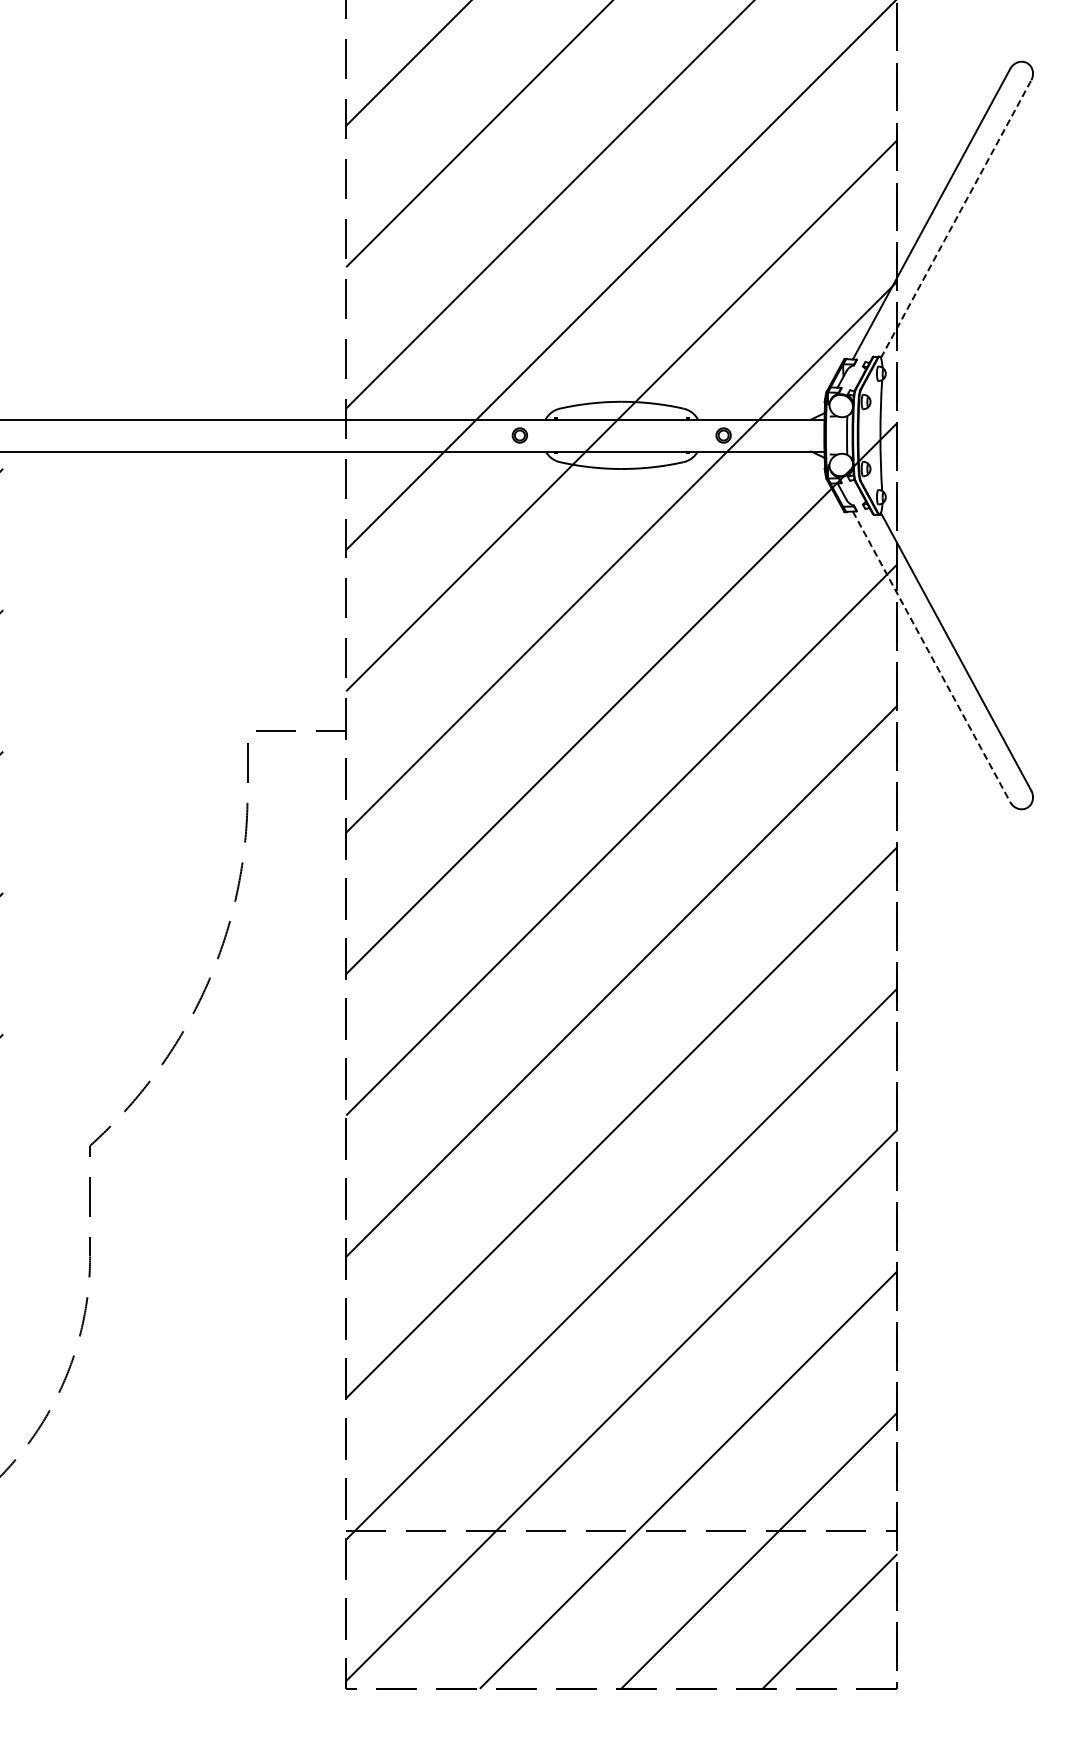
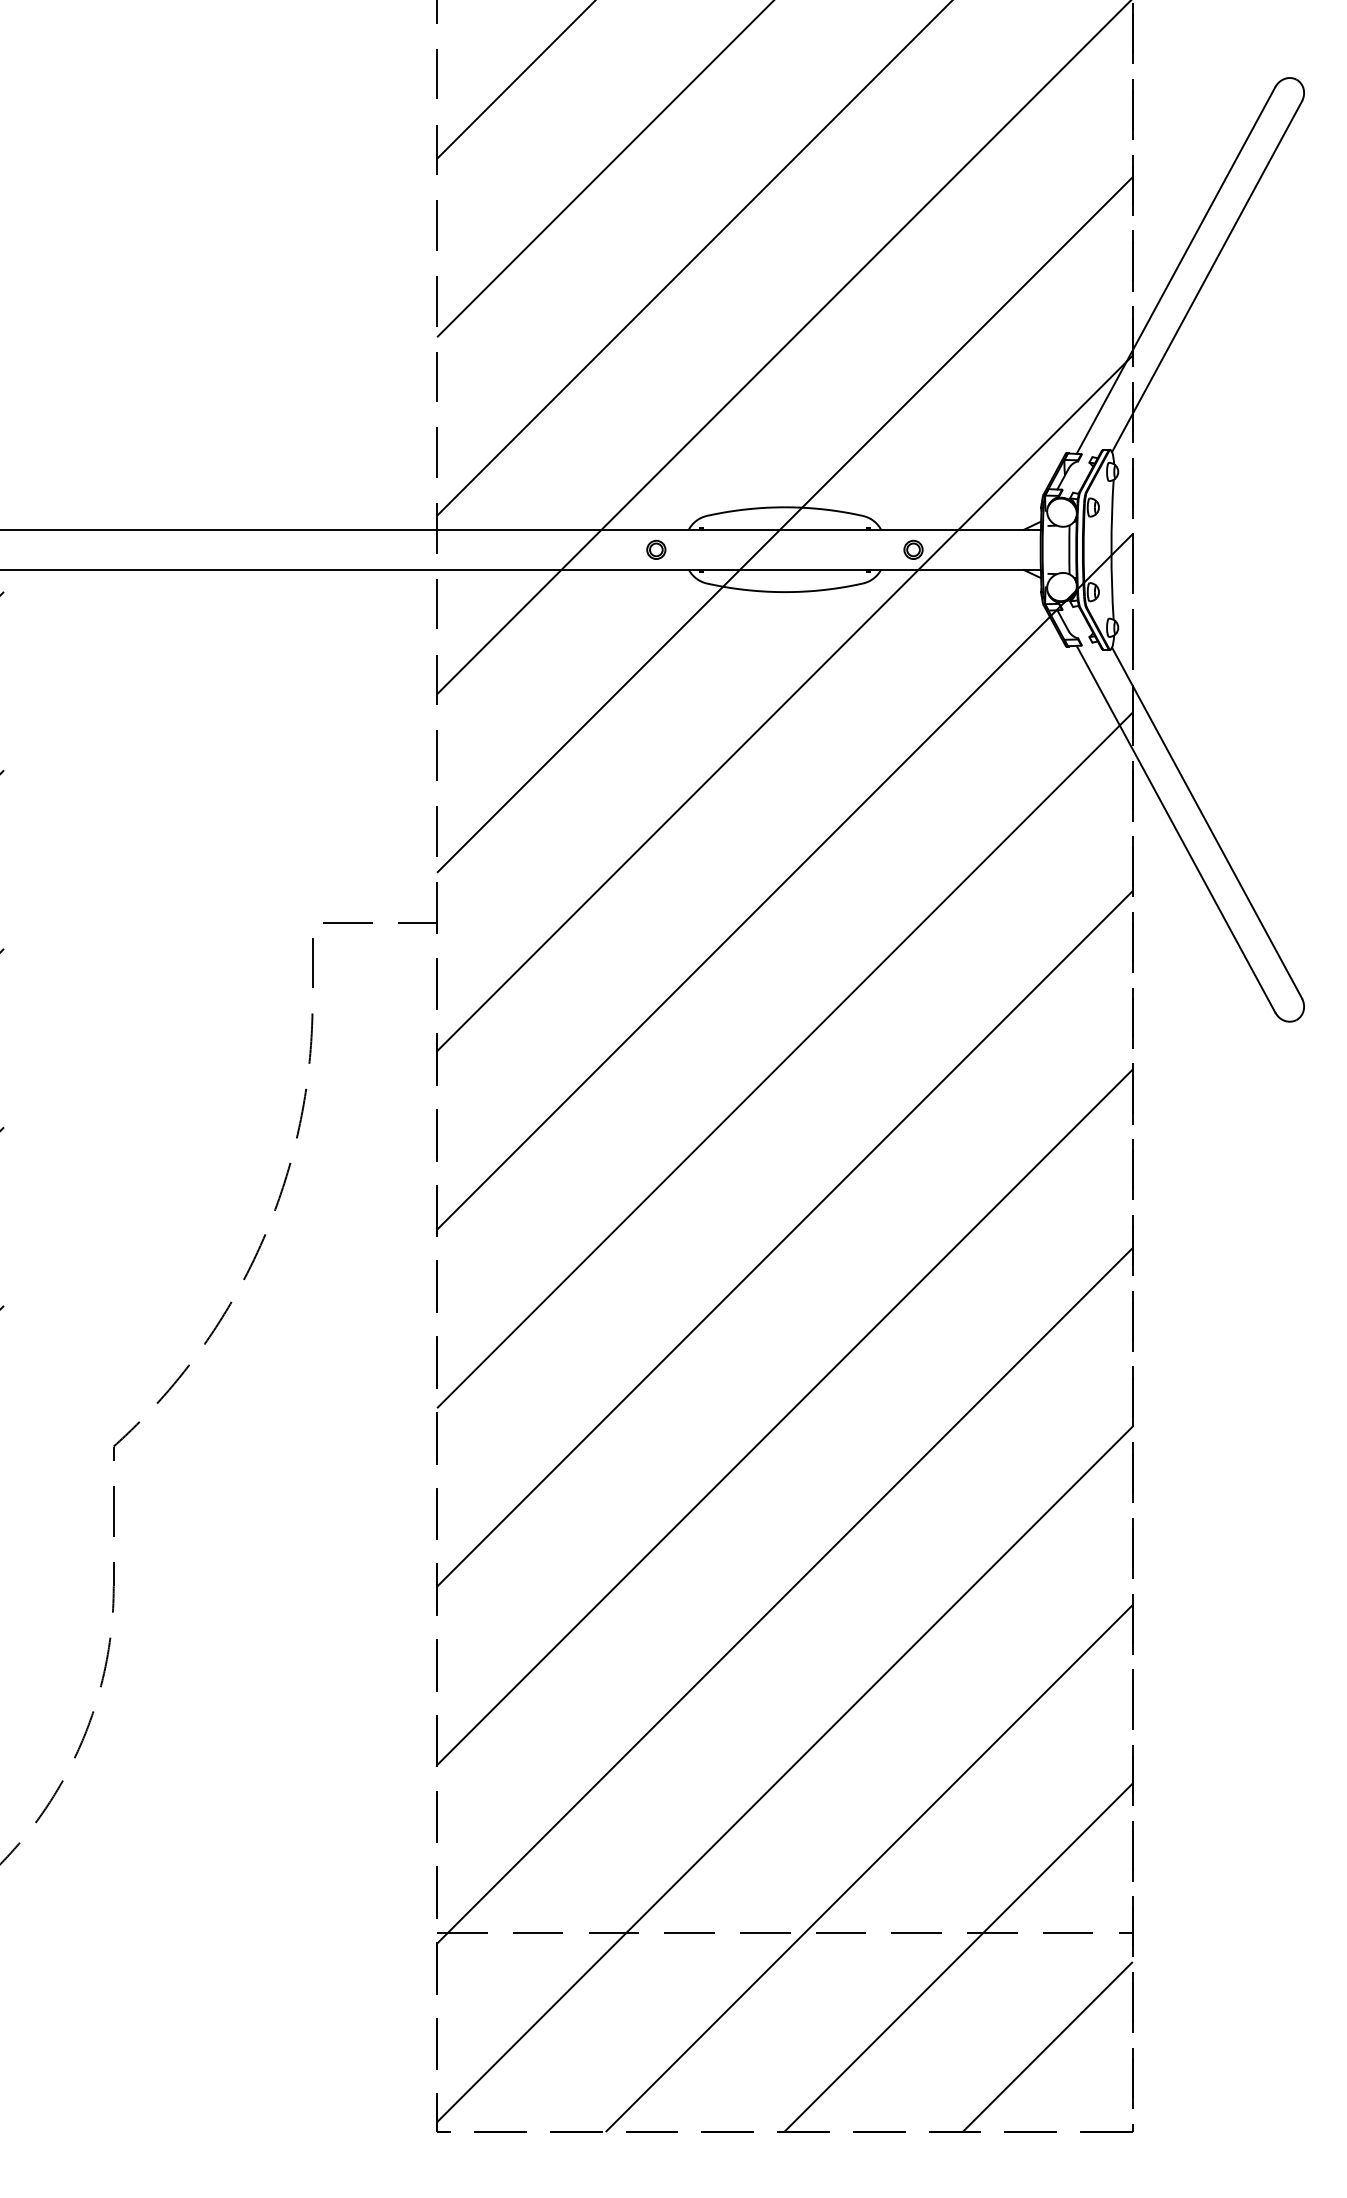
line: (956, 219) -> (1207, 277), dashed -> solid
line: (931, 657) -> (1175, 830), dashed -> solid

